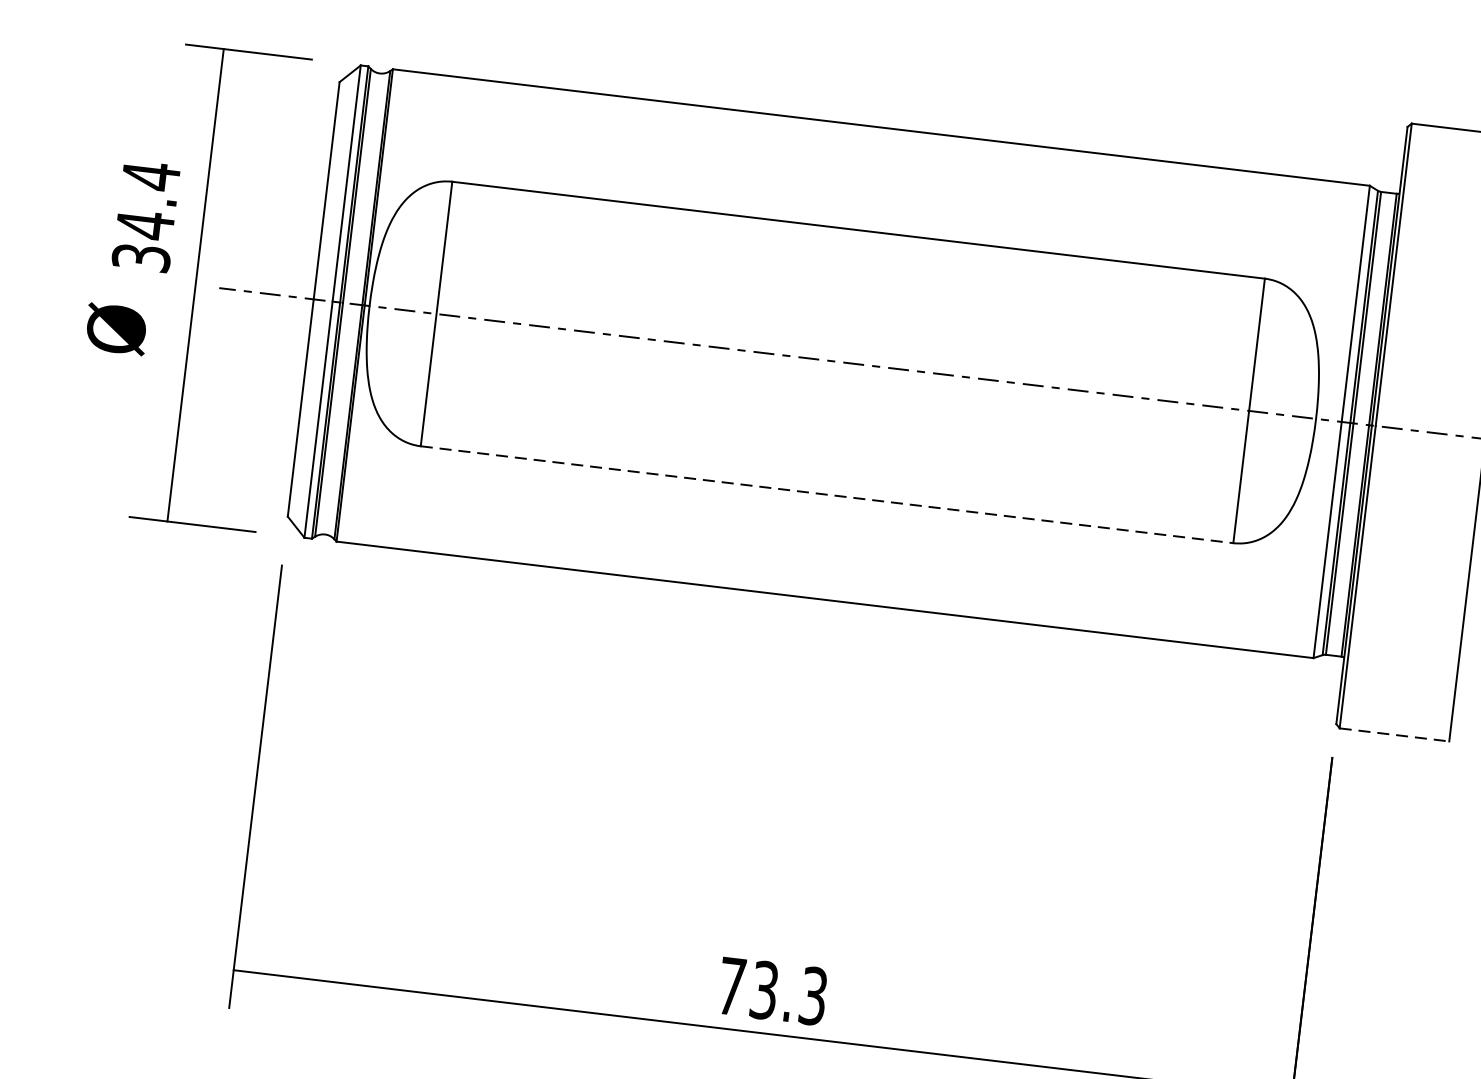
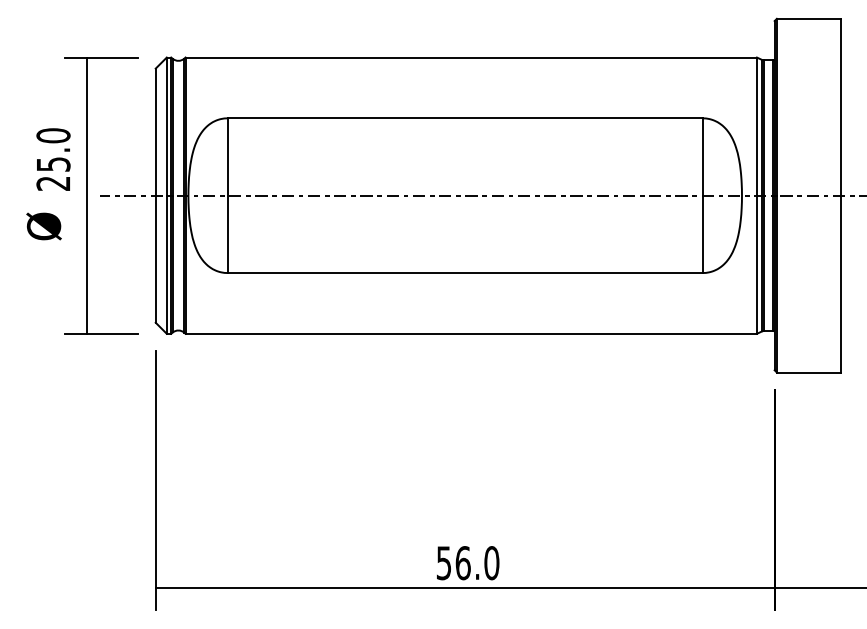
text: (146, 216) -> (53, 159), 34.4 -> 25.0
line: (827, 495) -> (465, 273), dashed -> solid
line: (1395, 734) -> (809, 372), dashed -> solid
text: (773, 992) -> (468, 563), 73.3 -> 56.0

